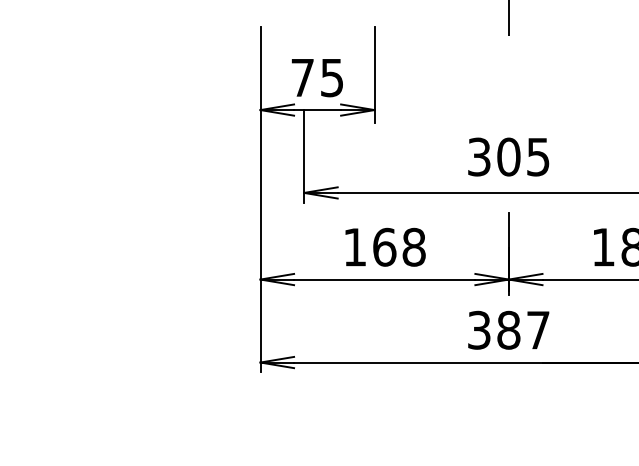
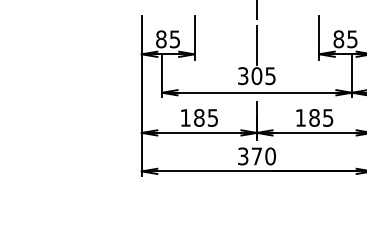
text: (303, 78) -> (161, 39), 75 -> 85
line: (507, 91) -> (256, 45), added
text: (400, 246) -> (206, 117), 168 -> 185
text: (523, 330) -> (263, 156), 387 -> 370

